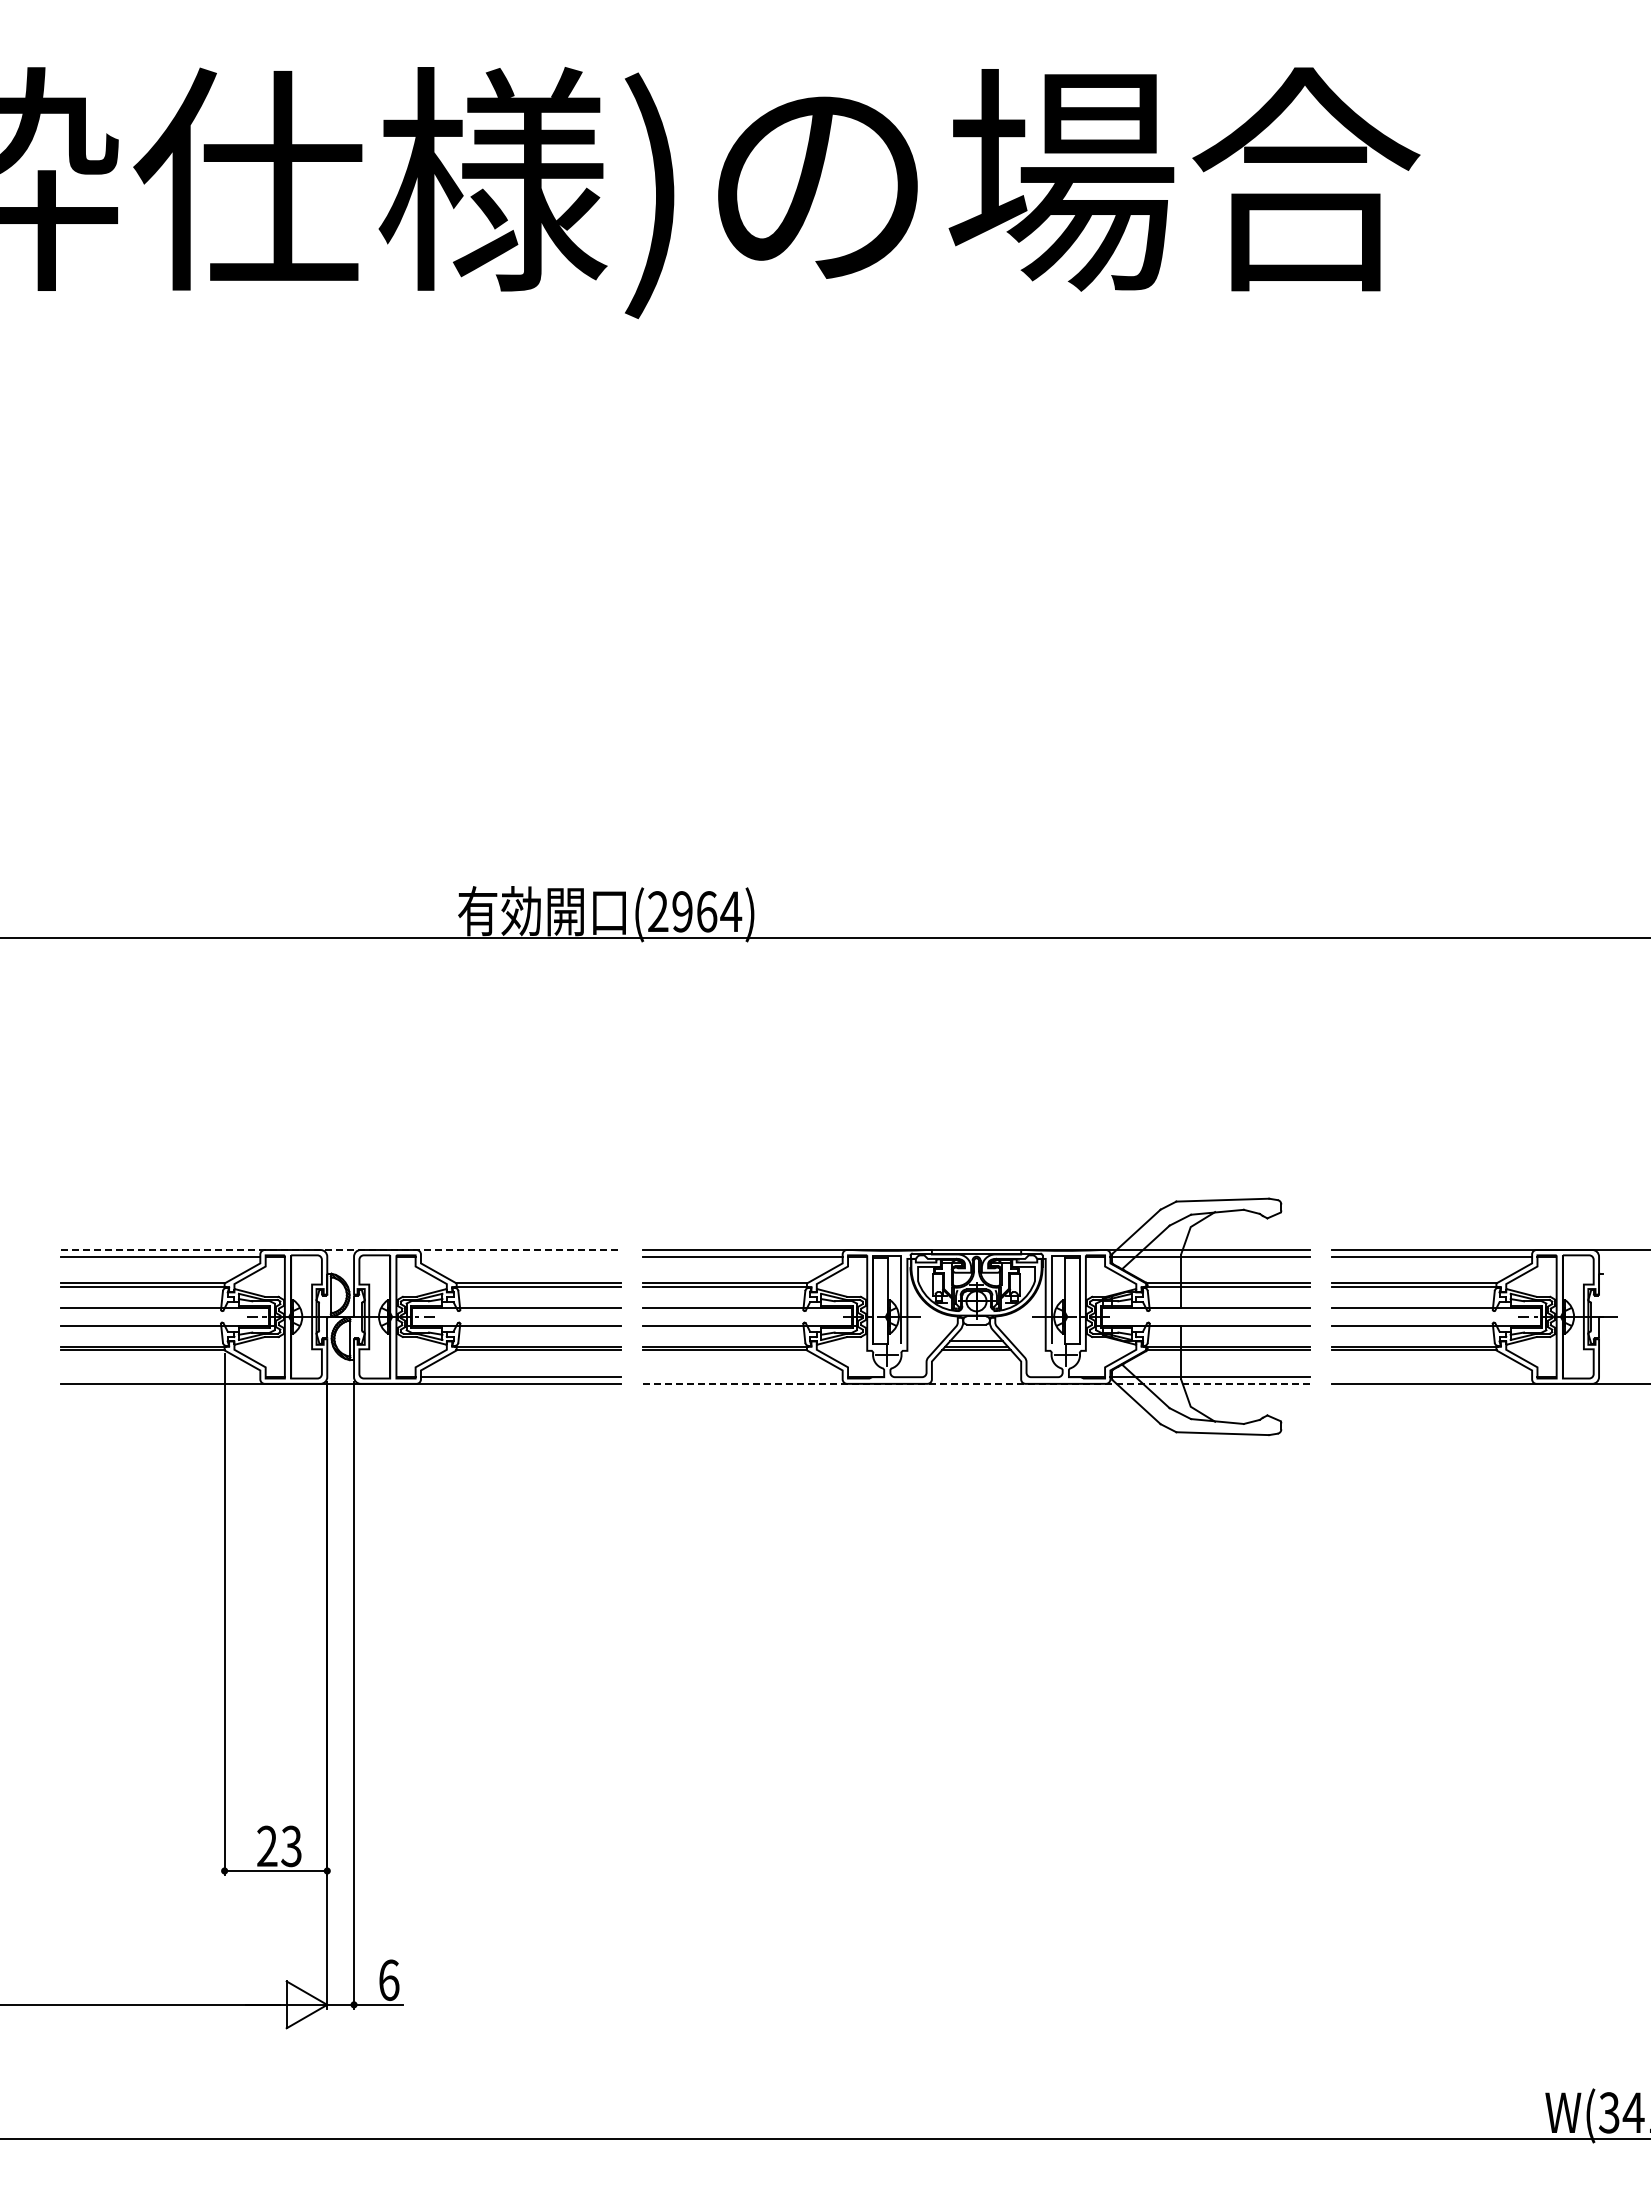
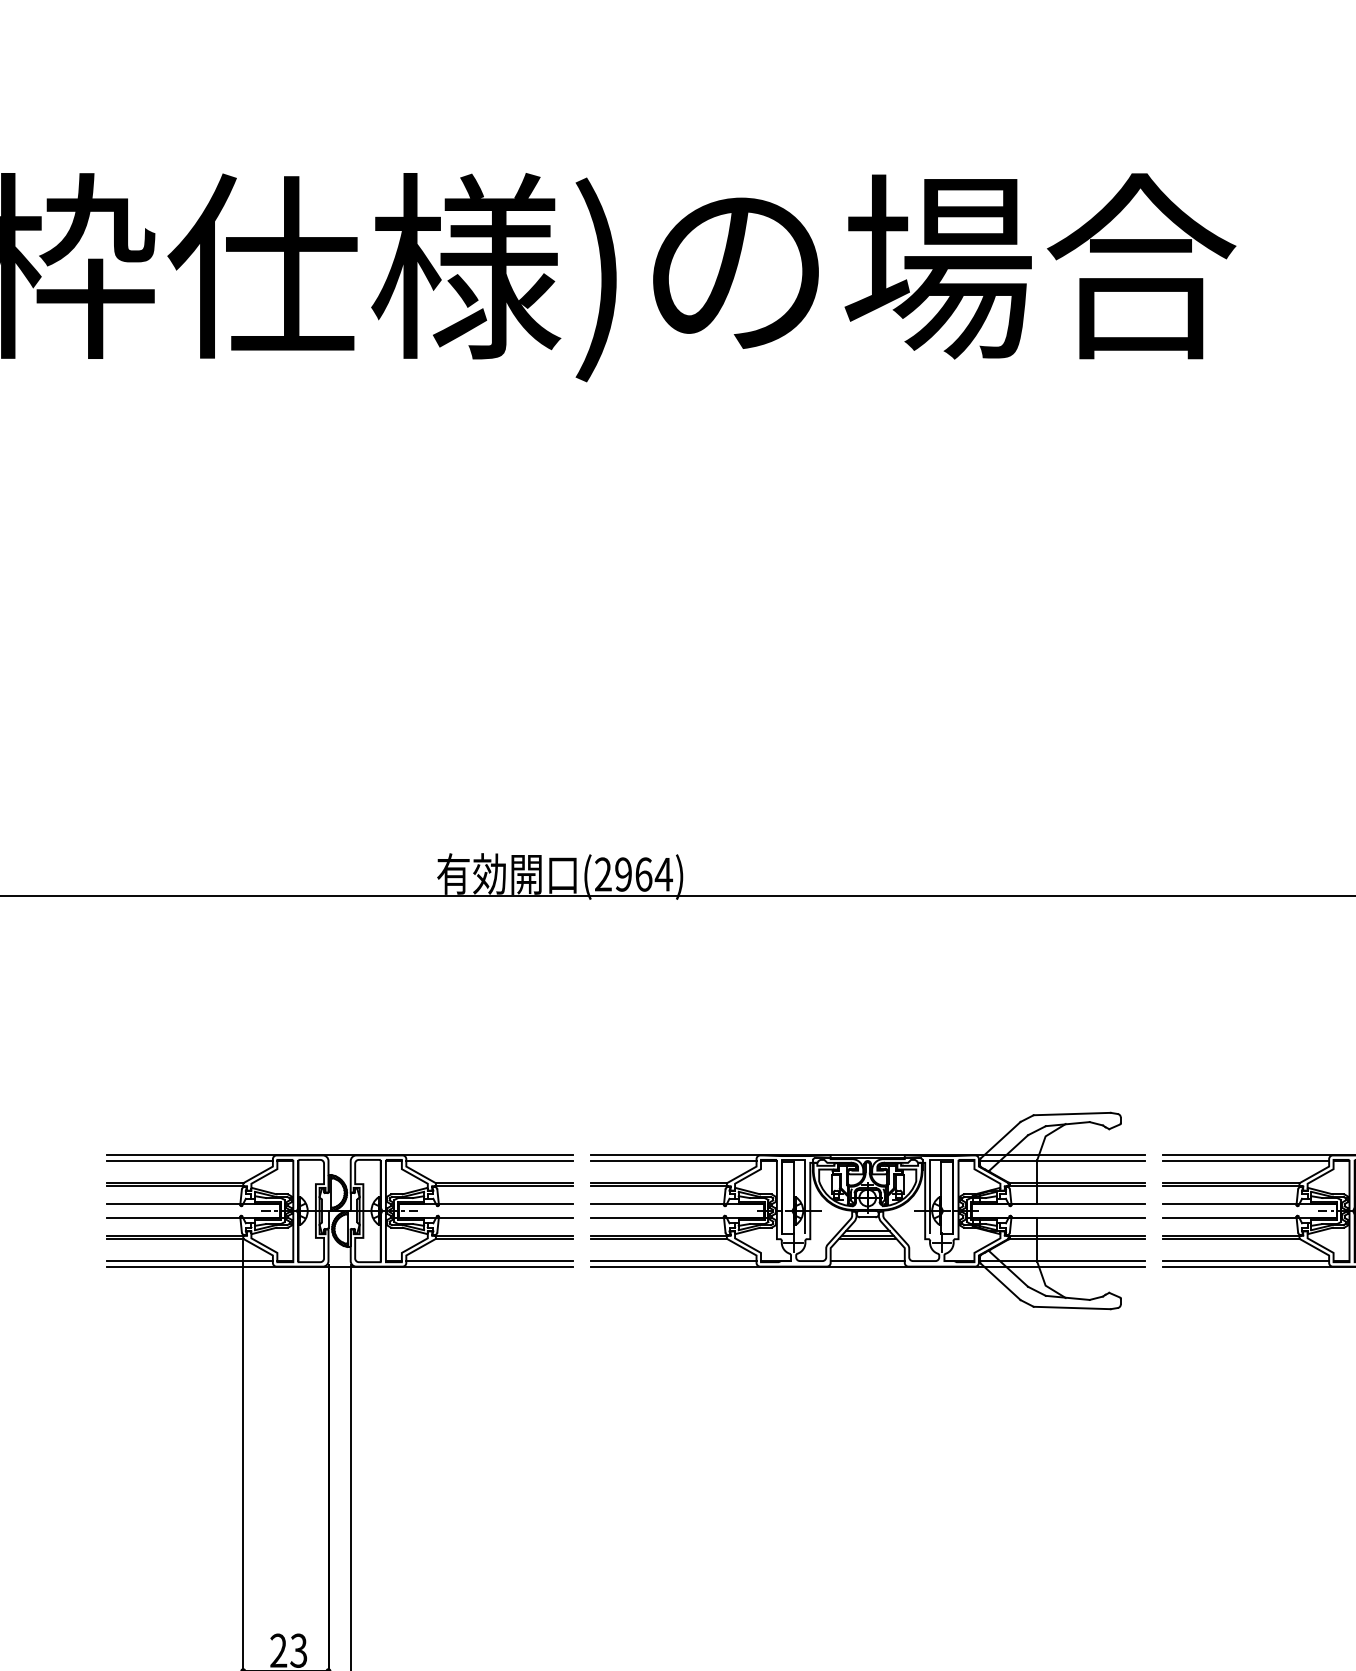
line: (341, 1250) -> (340, 1155), dashed -> solid
line: (520, 1256) -> (488, 1160), added
line: (160, 1377) -> (189, 1261), added
line: (742, 1377) -> (673, 1261), added
line: (976, 1377) -> (867, 1261), added
line: (1432, 1377) -> (1246, 1261), added
line: (977, 1383) -> (868, 1266), dashed -> solid

